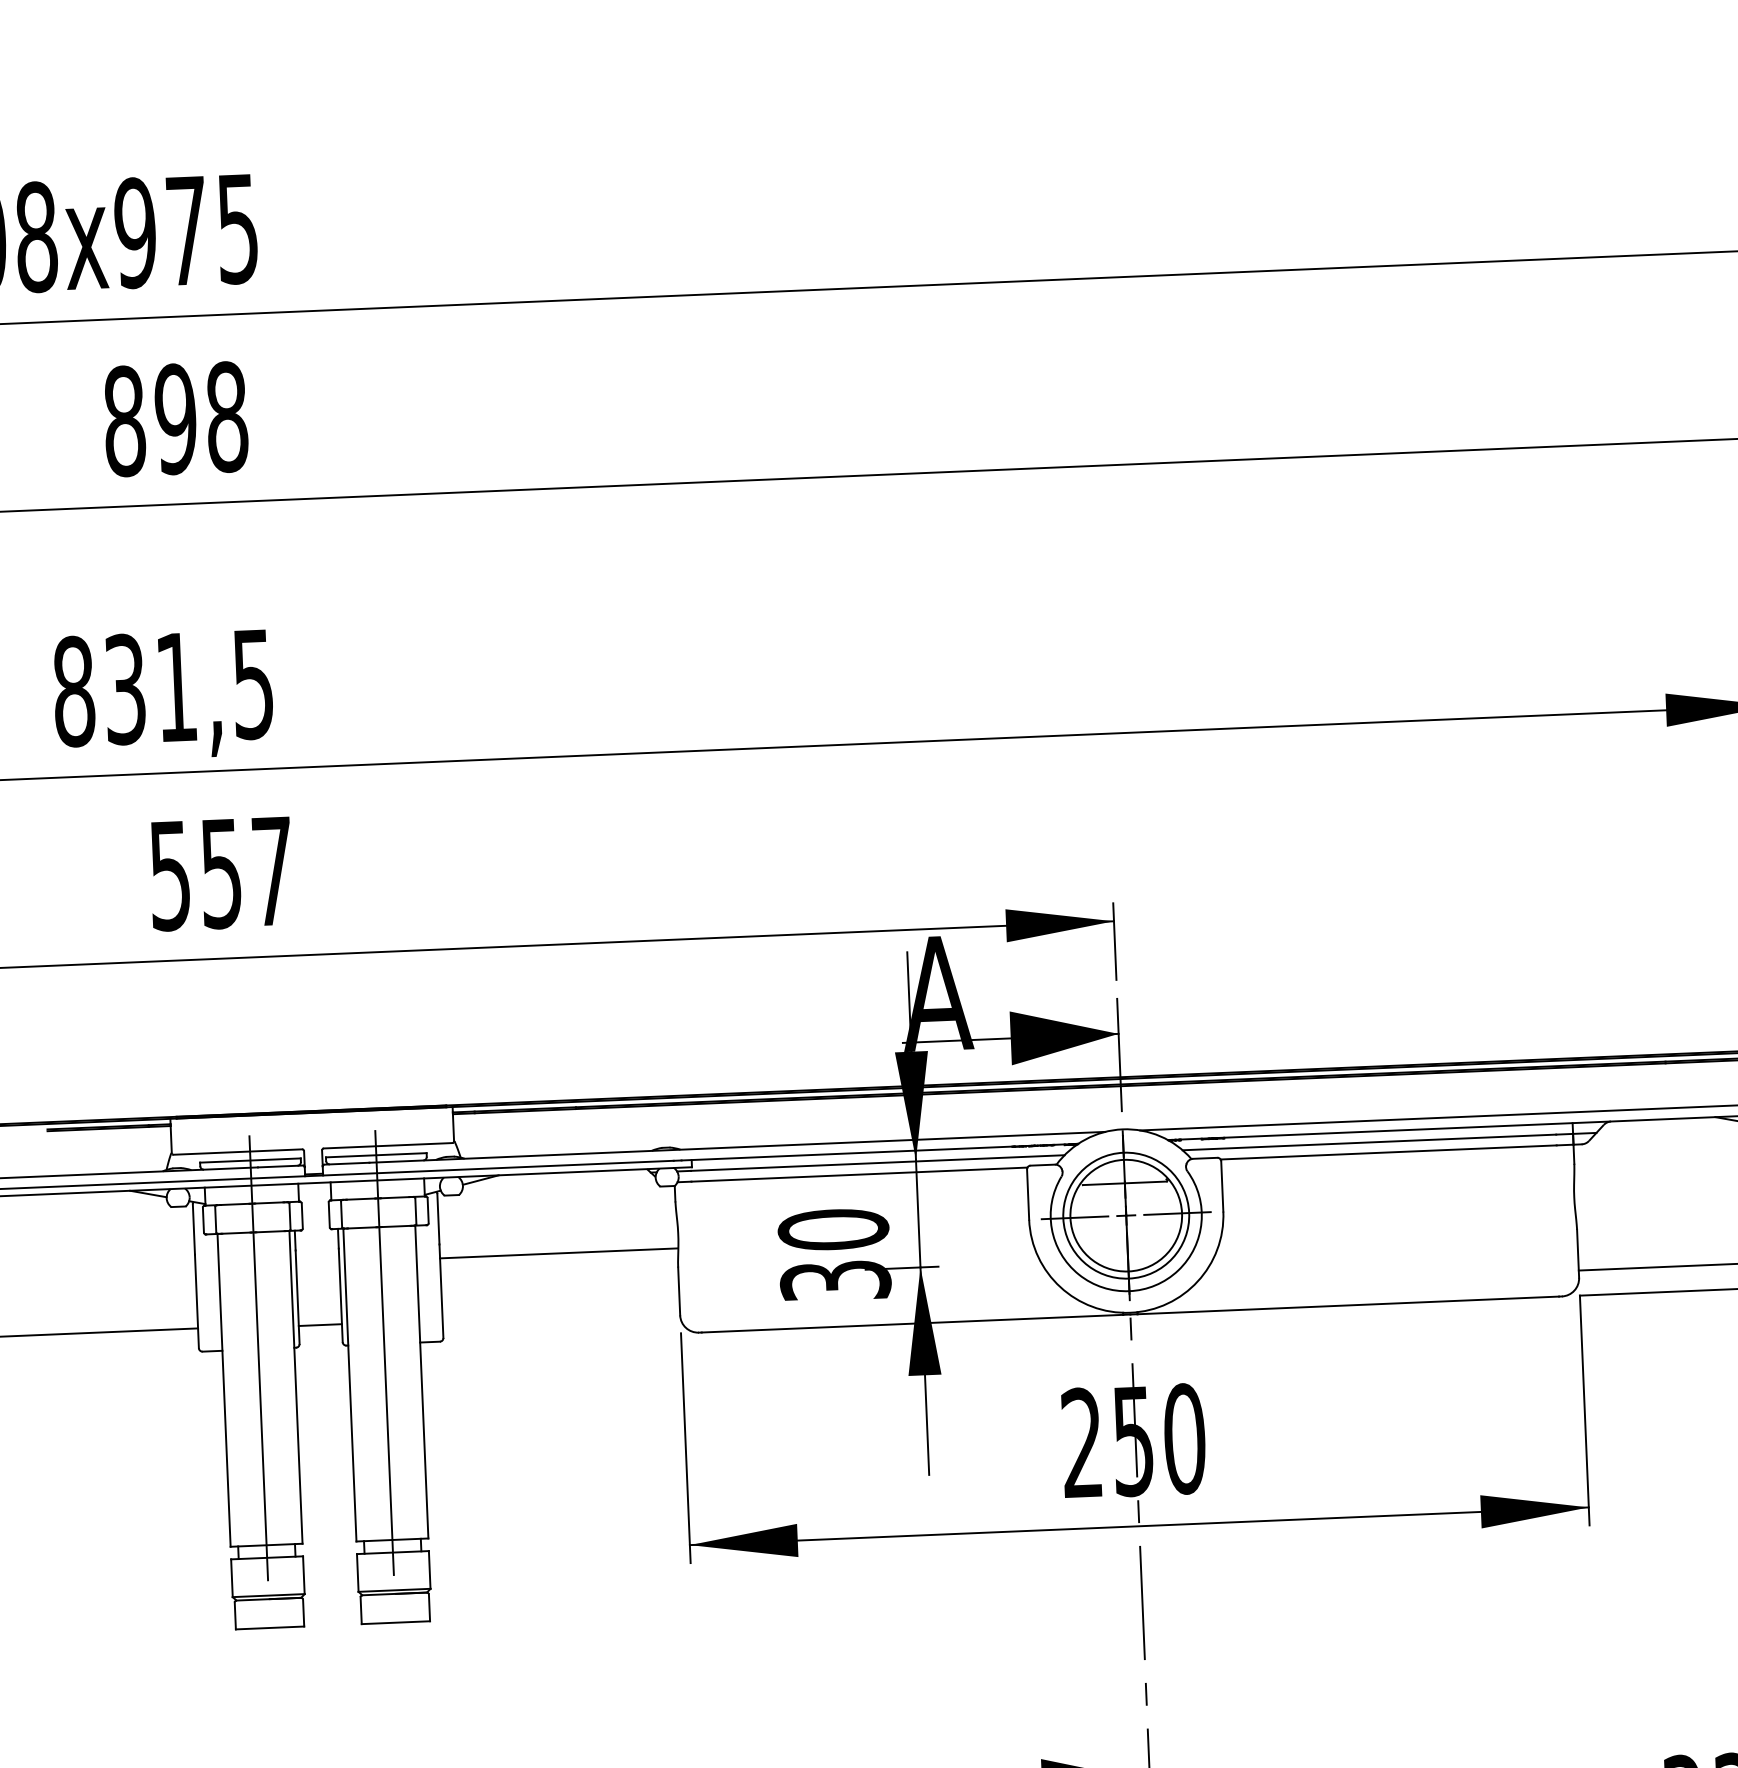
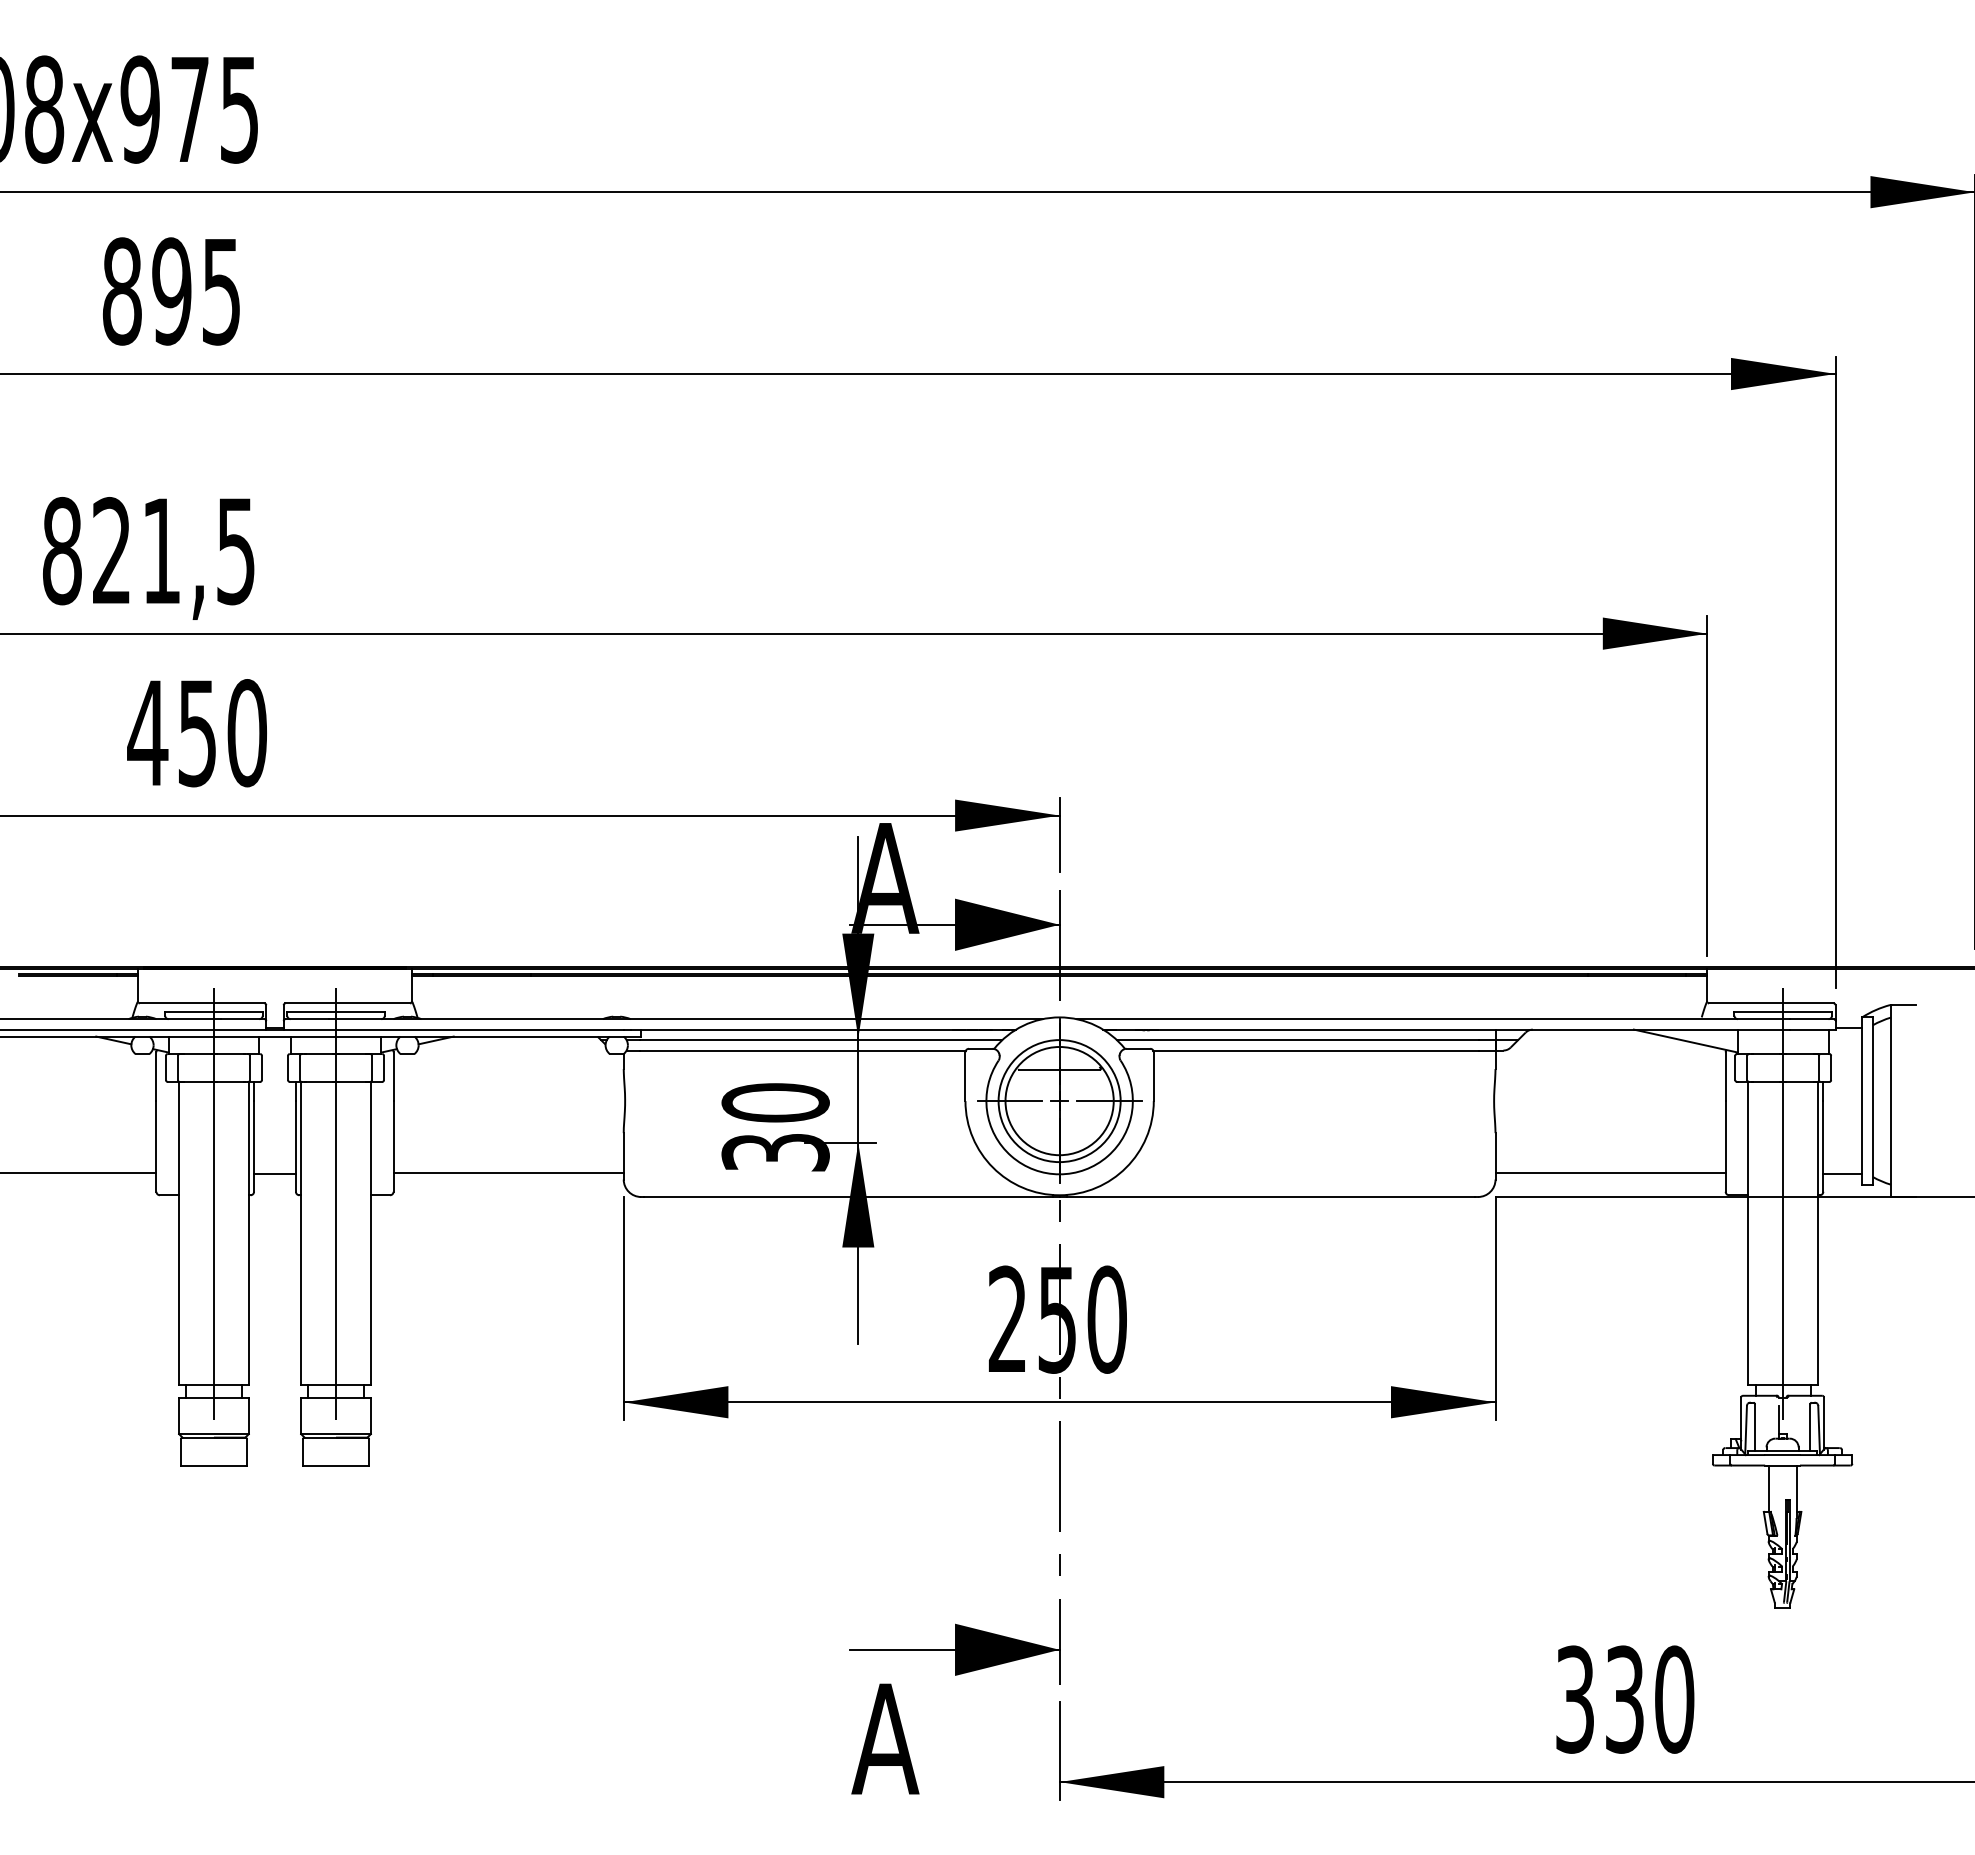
text: (227, 417) -> (221, 291), 898 -> 895
text: (124, 689) -> (111, 551), 831,5 -> 821,5
text: (220, 873) -> (196, 733), 557 -> 450
line: (558, 1253) -> (508, 1172), moved

